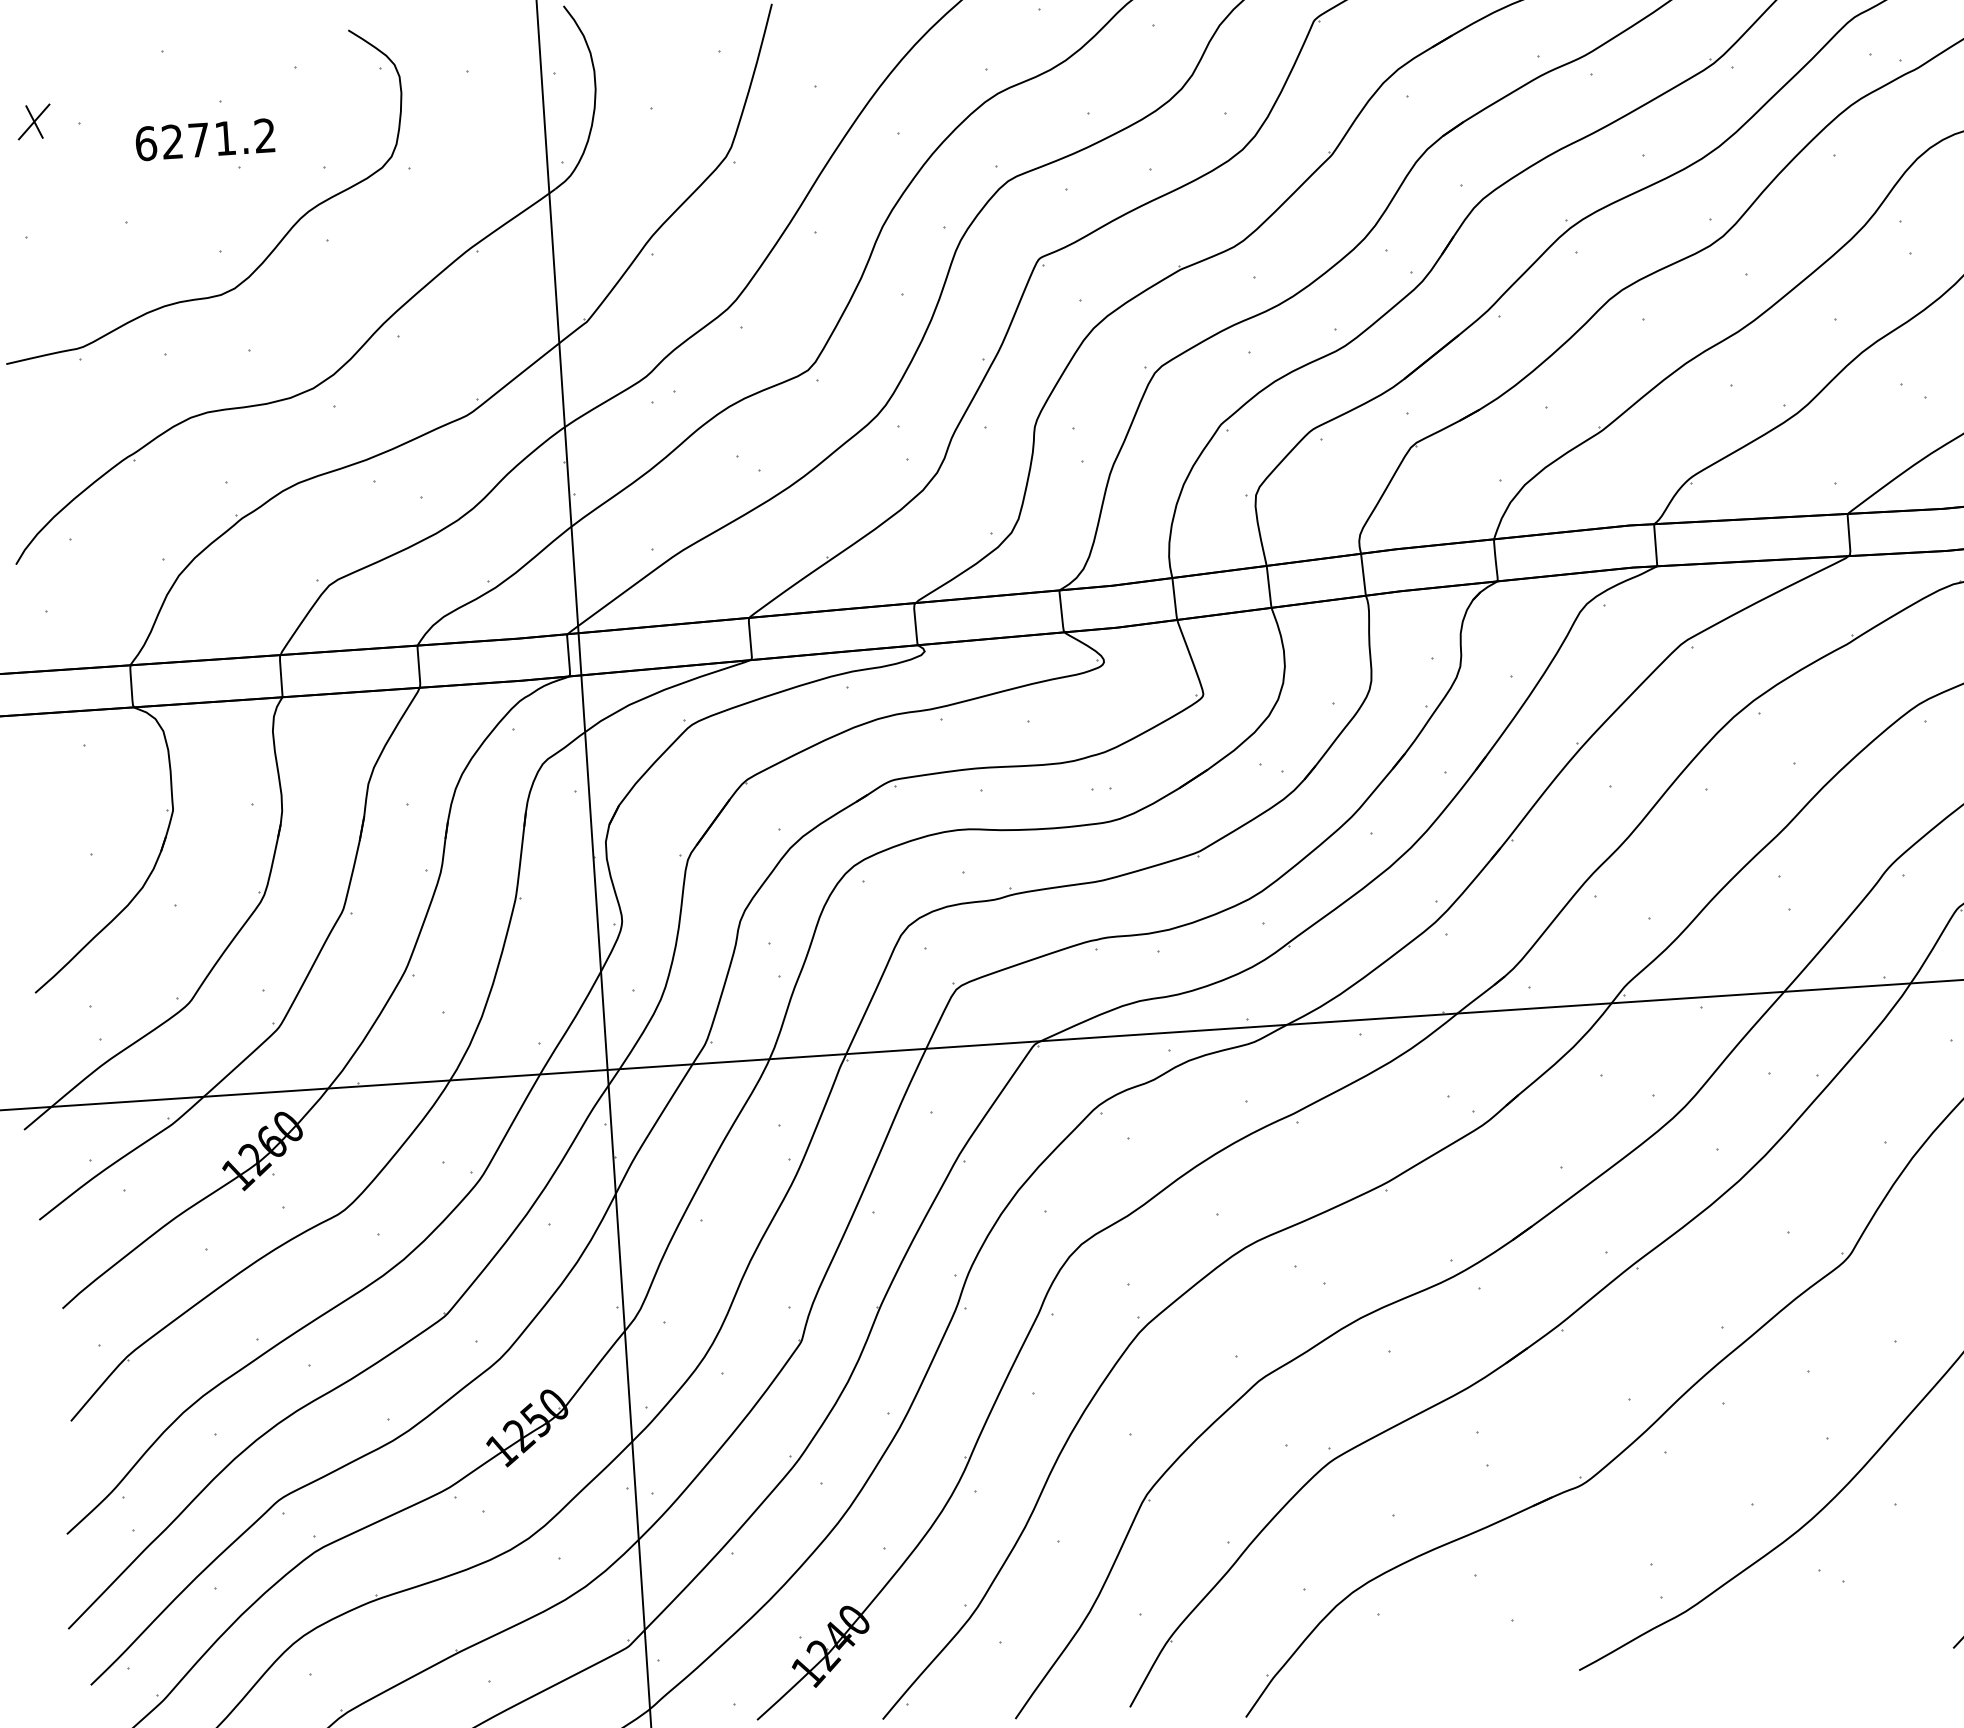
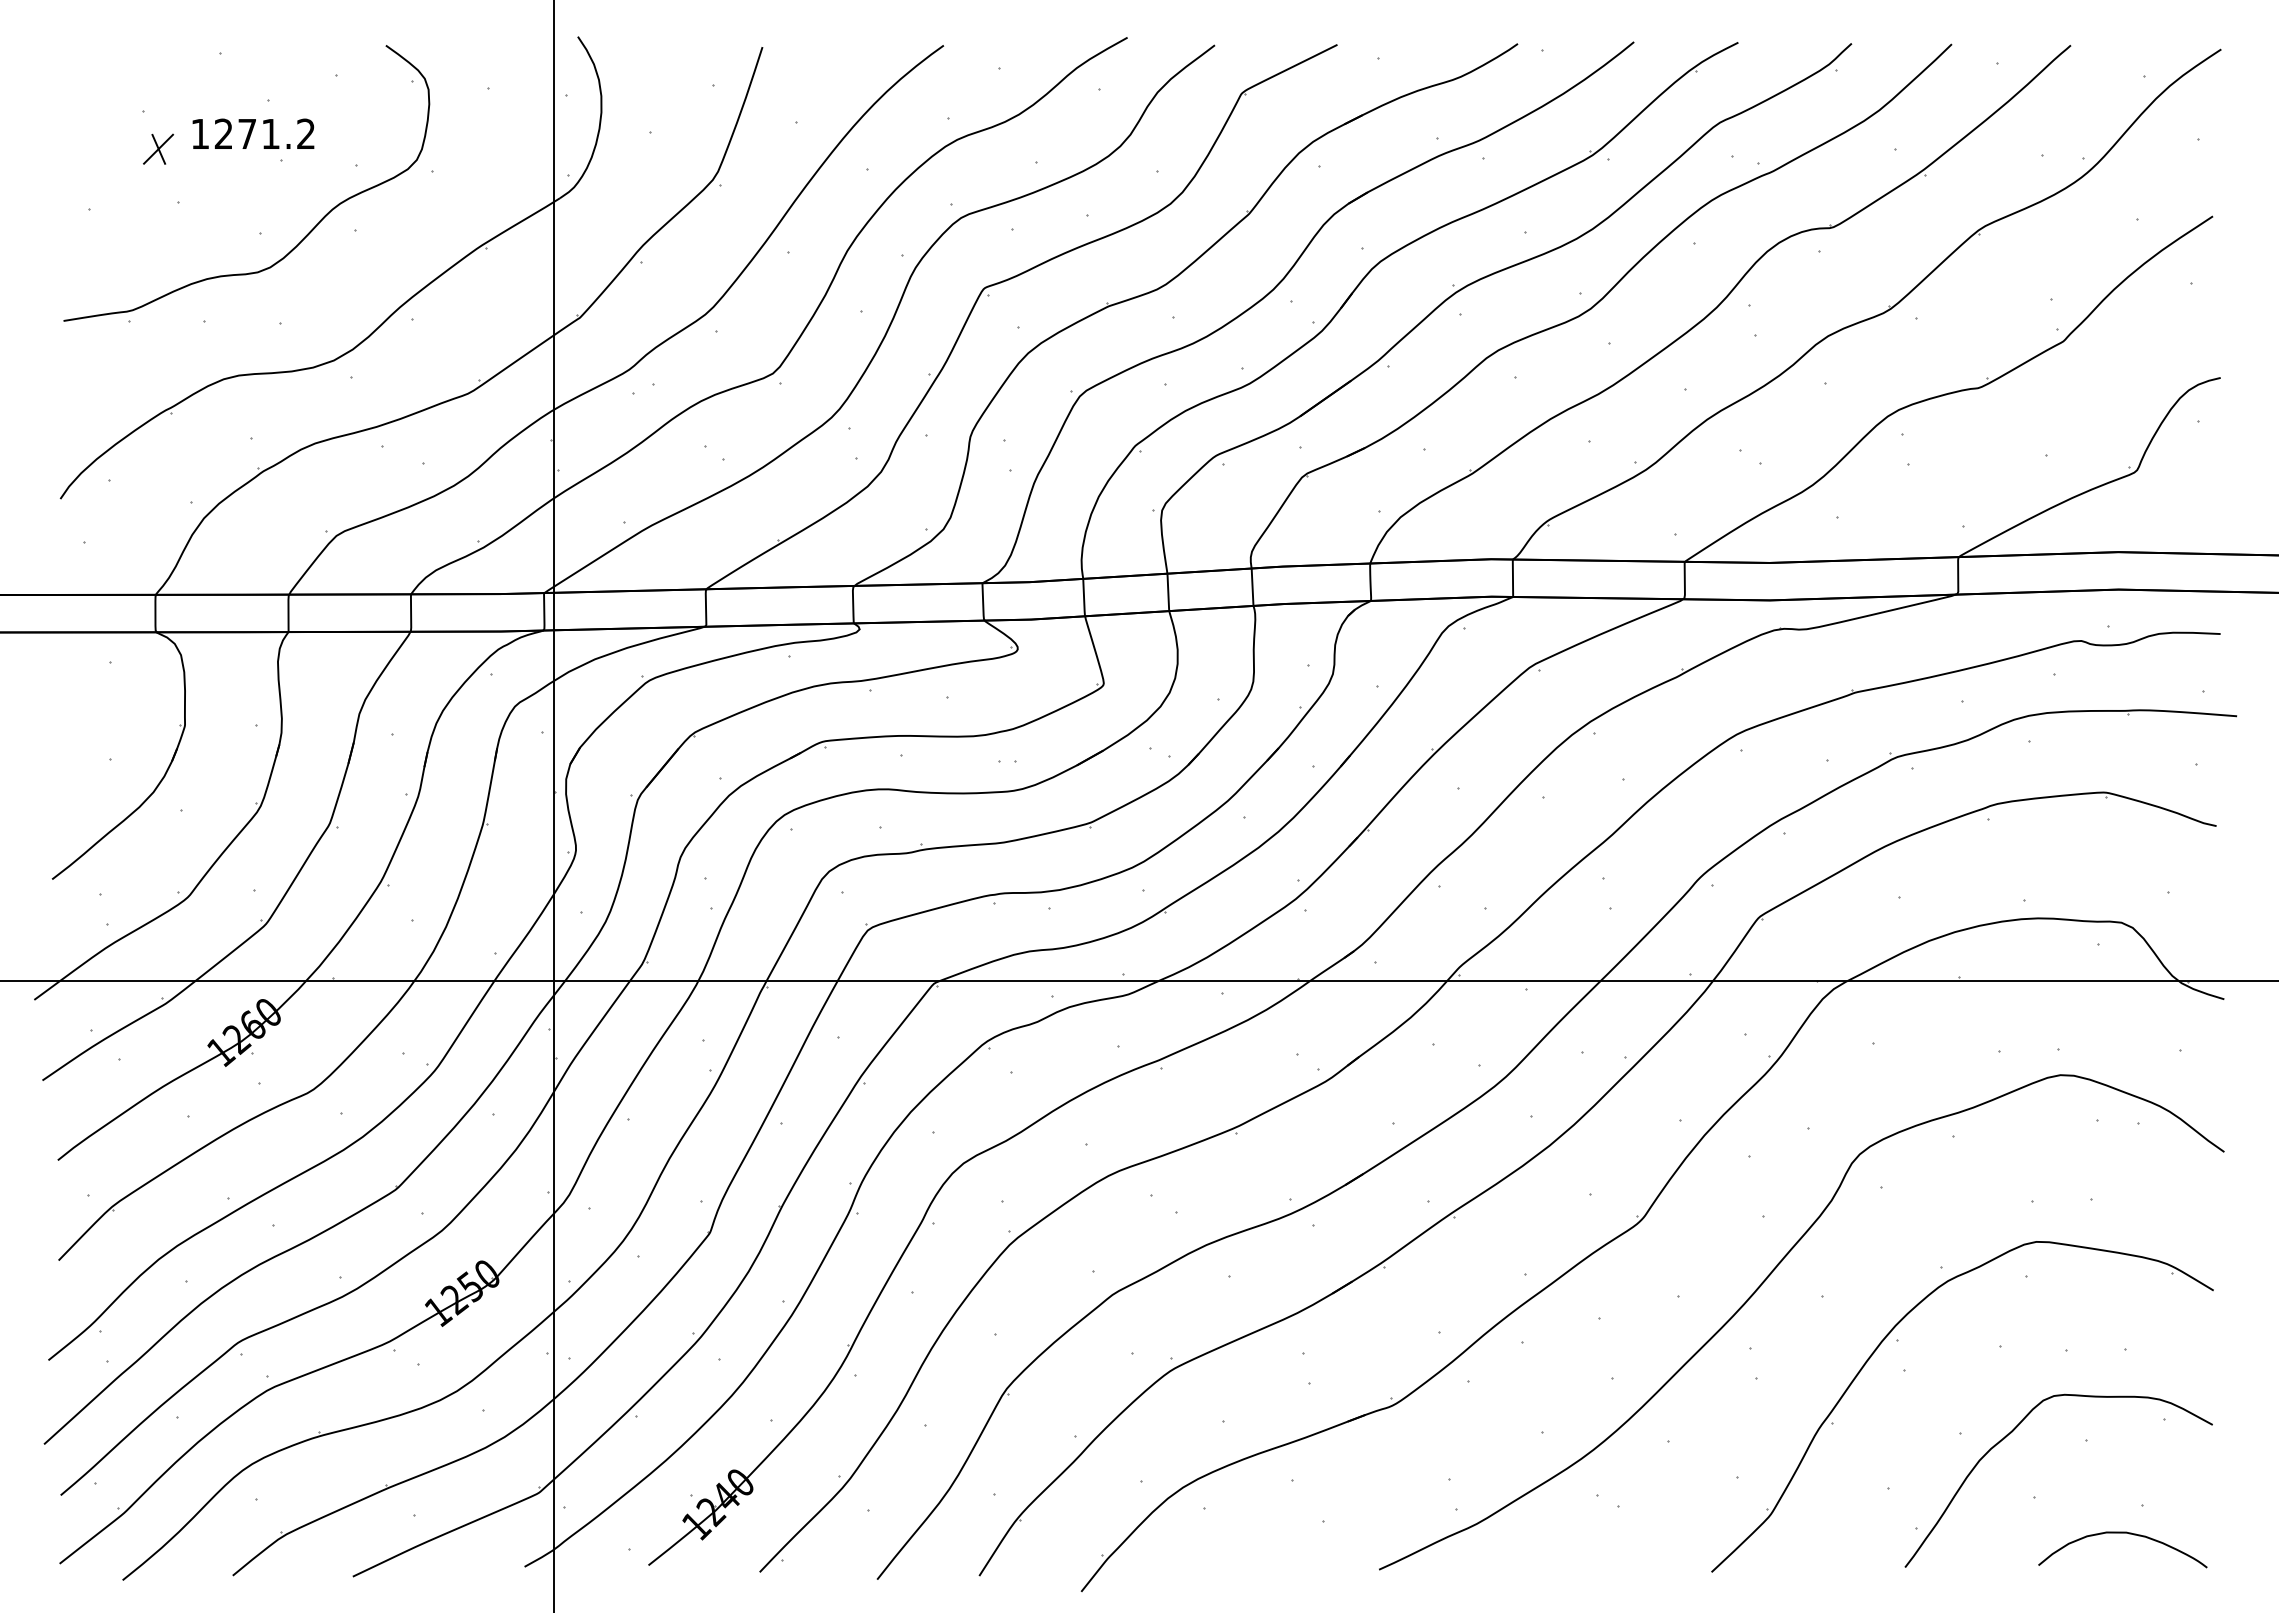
part: (34, 121) -> (158, 148), moved
text: (146, 143) -> (200, 133), 6271.2 -> 1271.2

